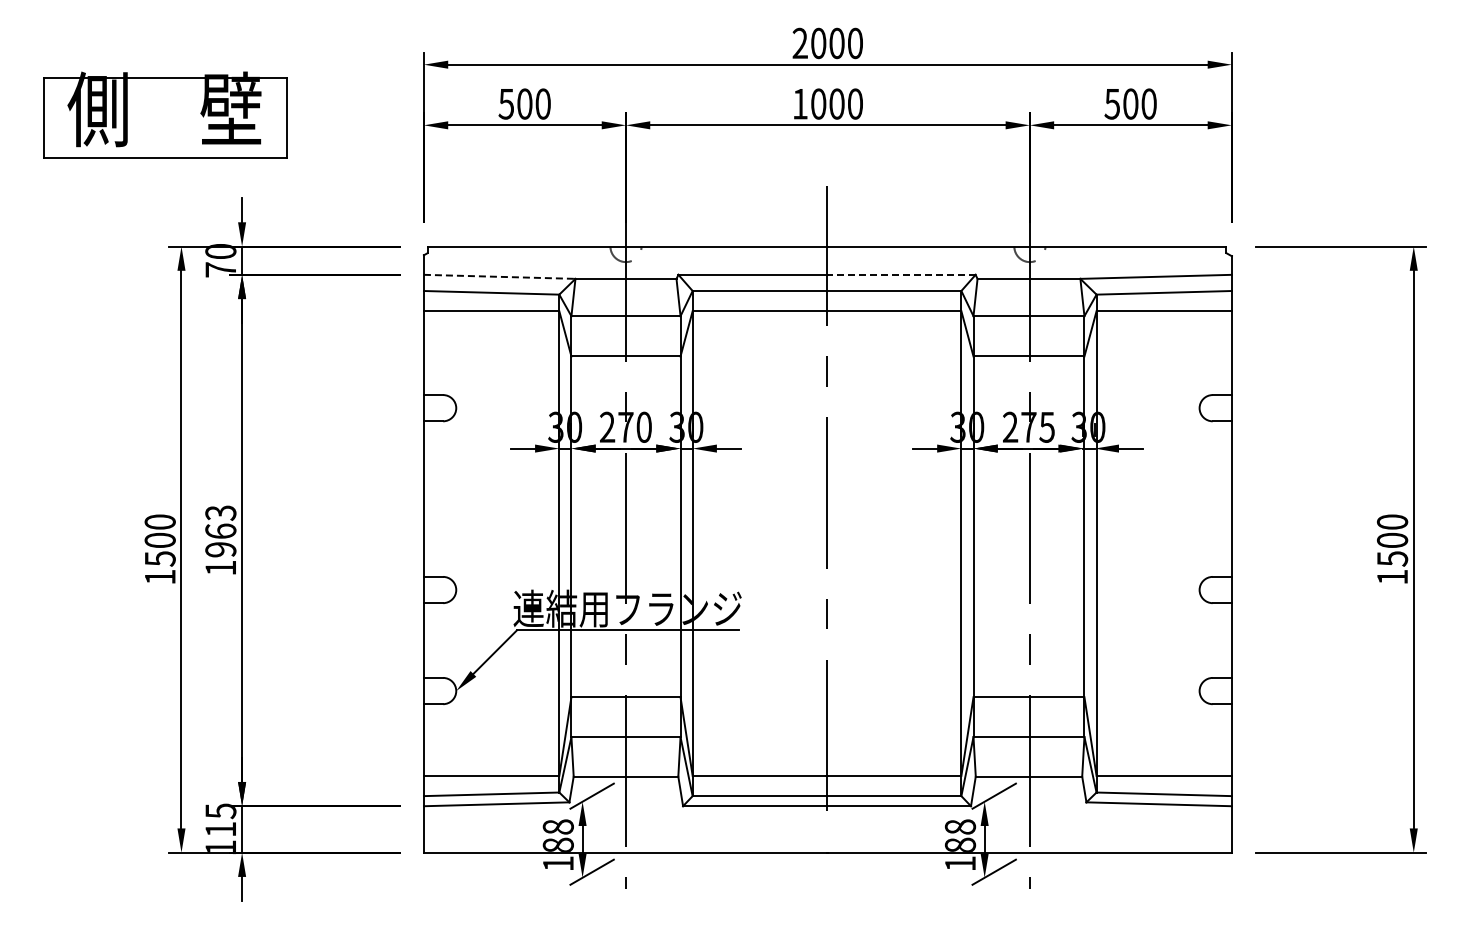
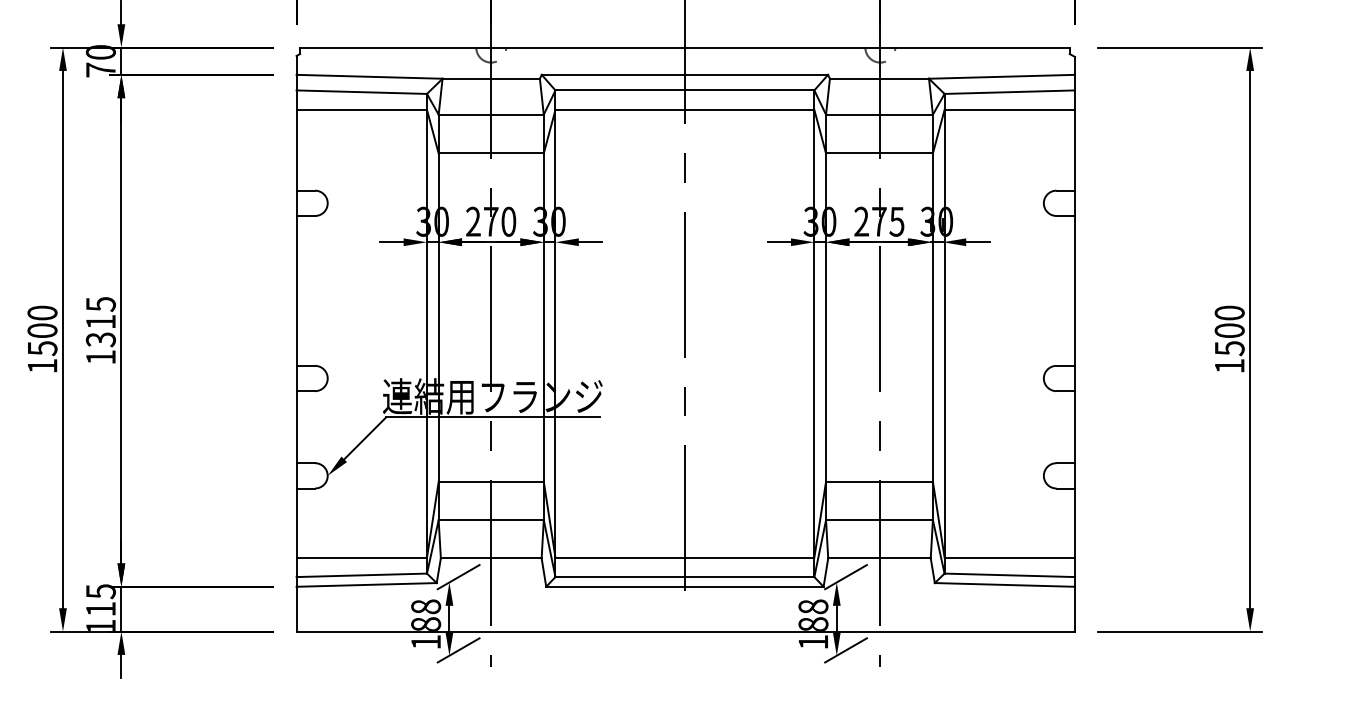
line: (900, 274) -> (755, 74), dashed -> solid
line: (499, 276) -> (369, 76), dashed -> solid
text: (220, 531) -> (100, 322), 1963 -> 1315

